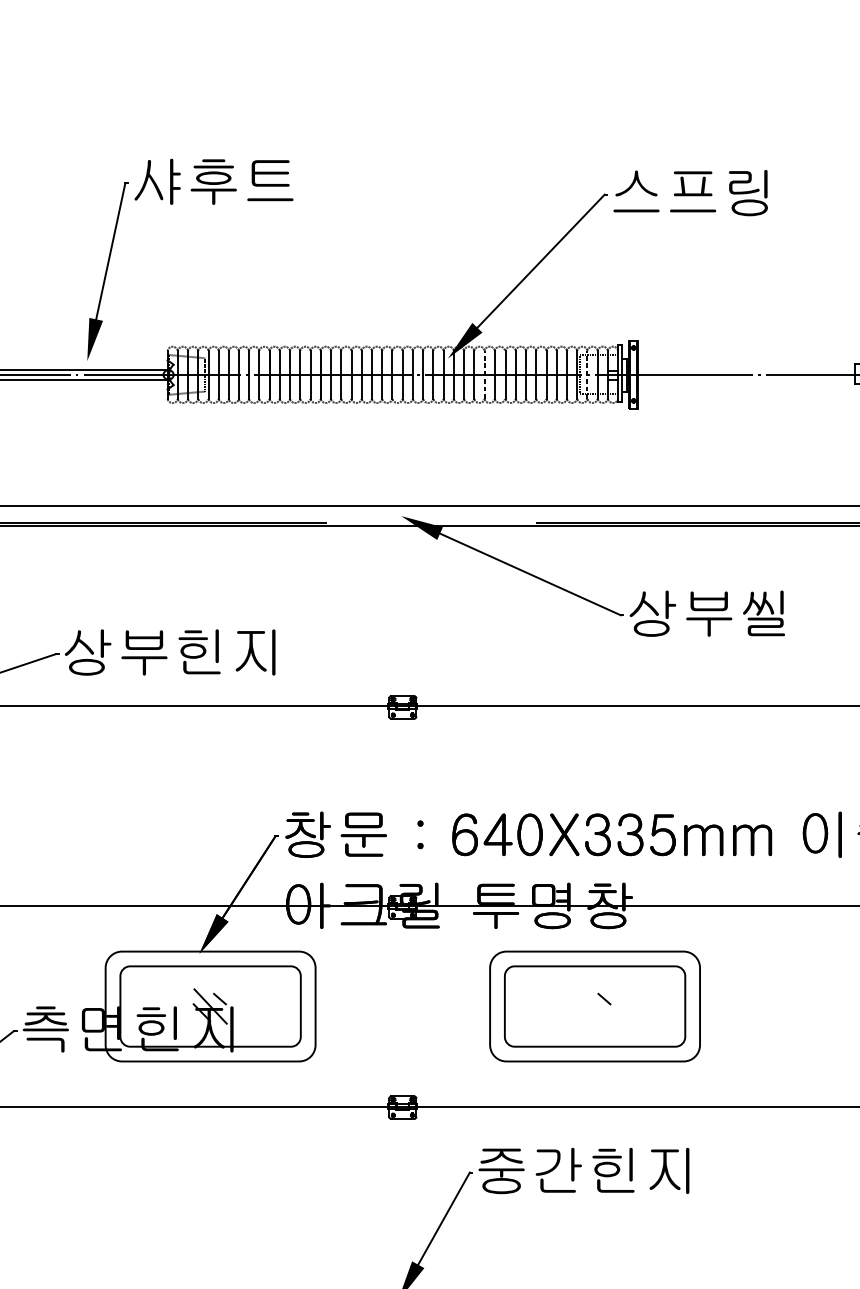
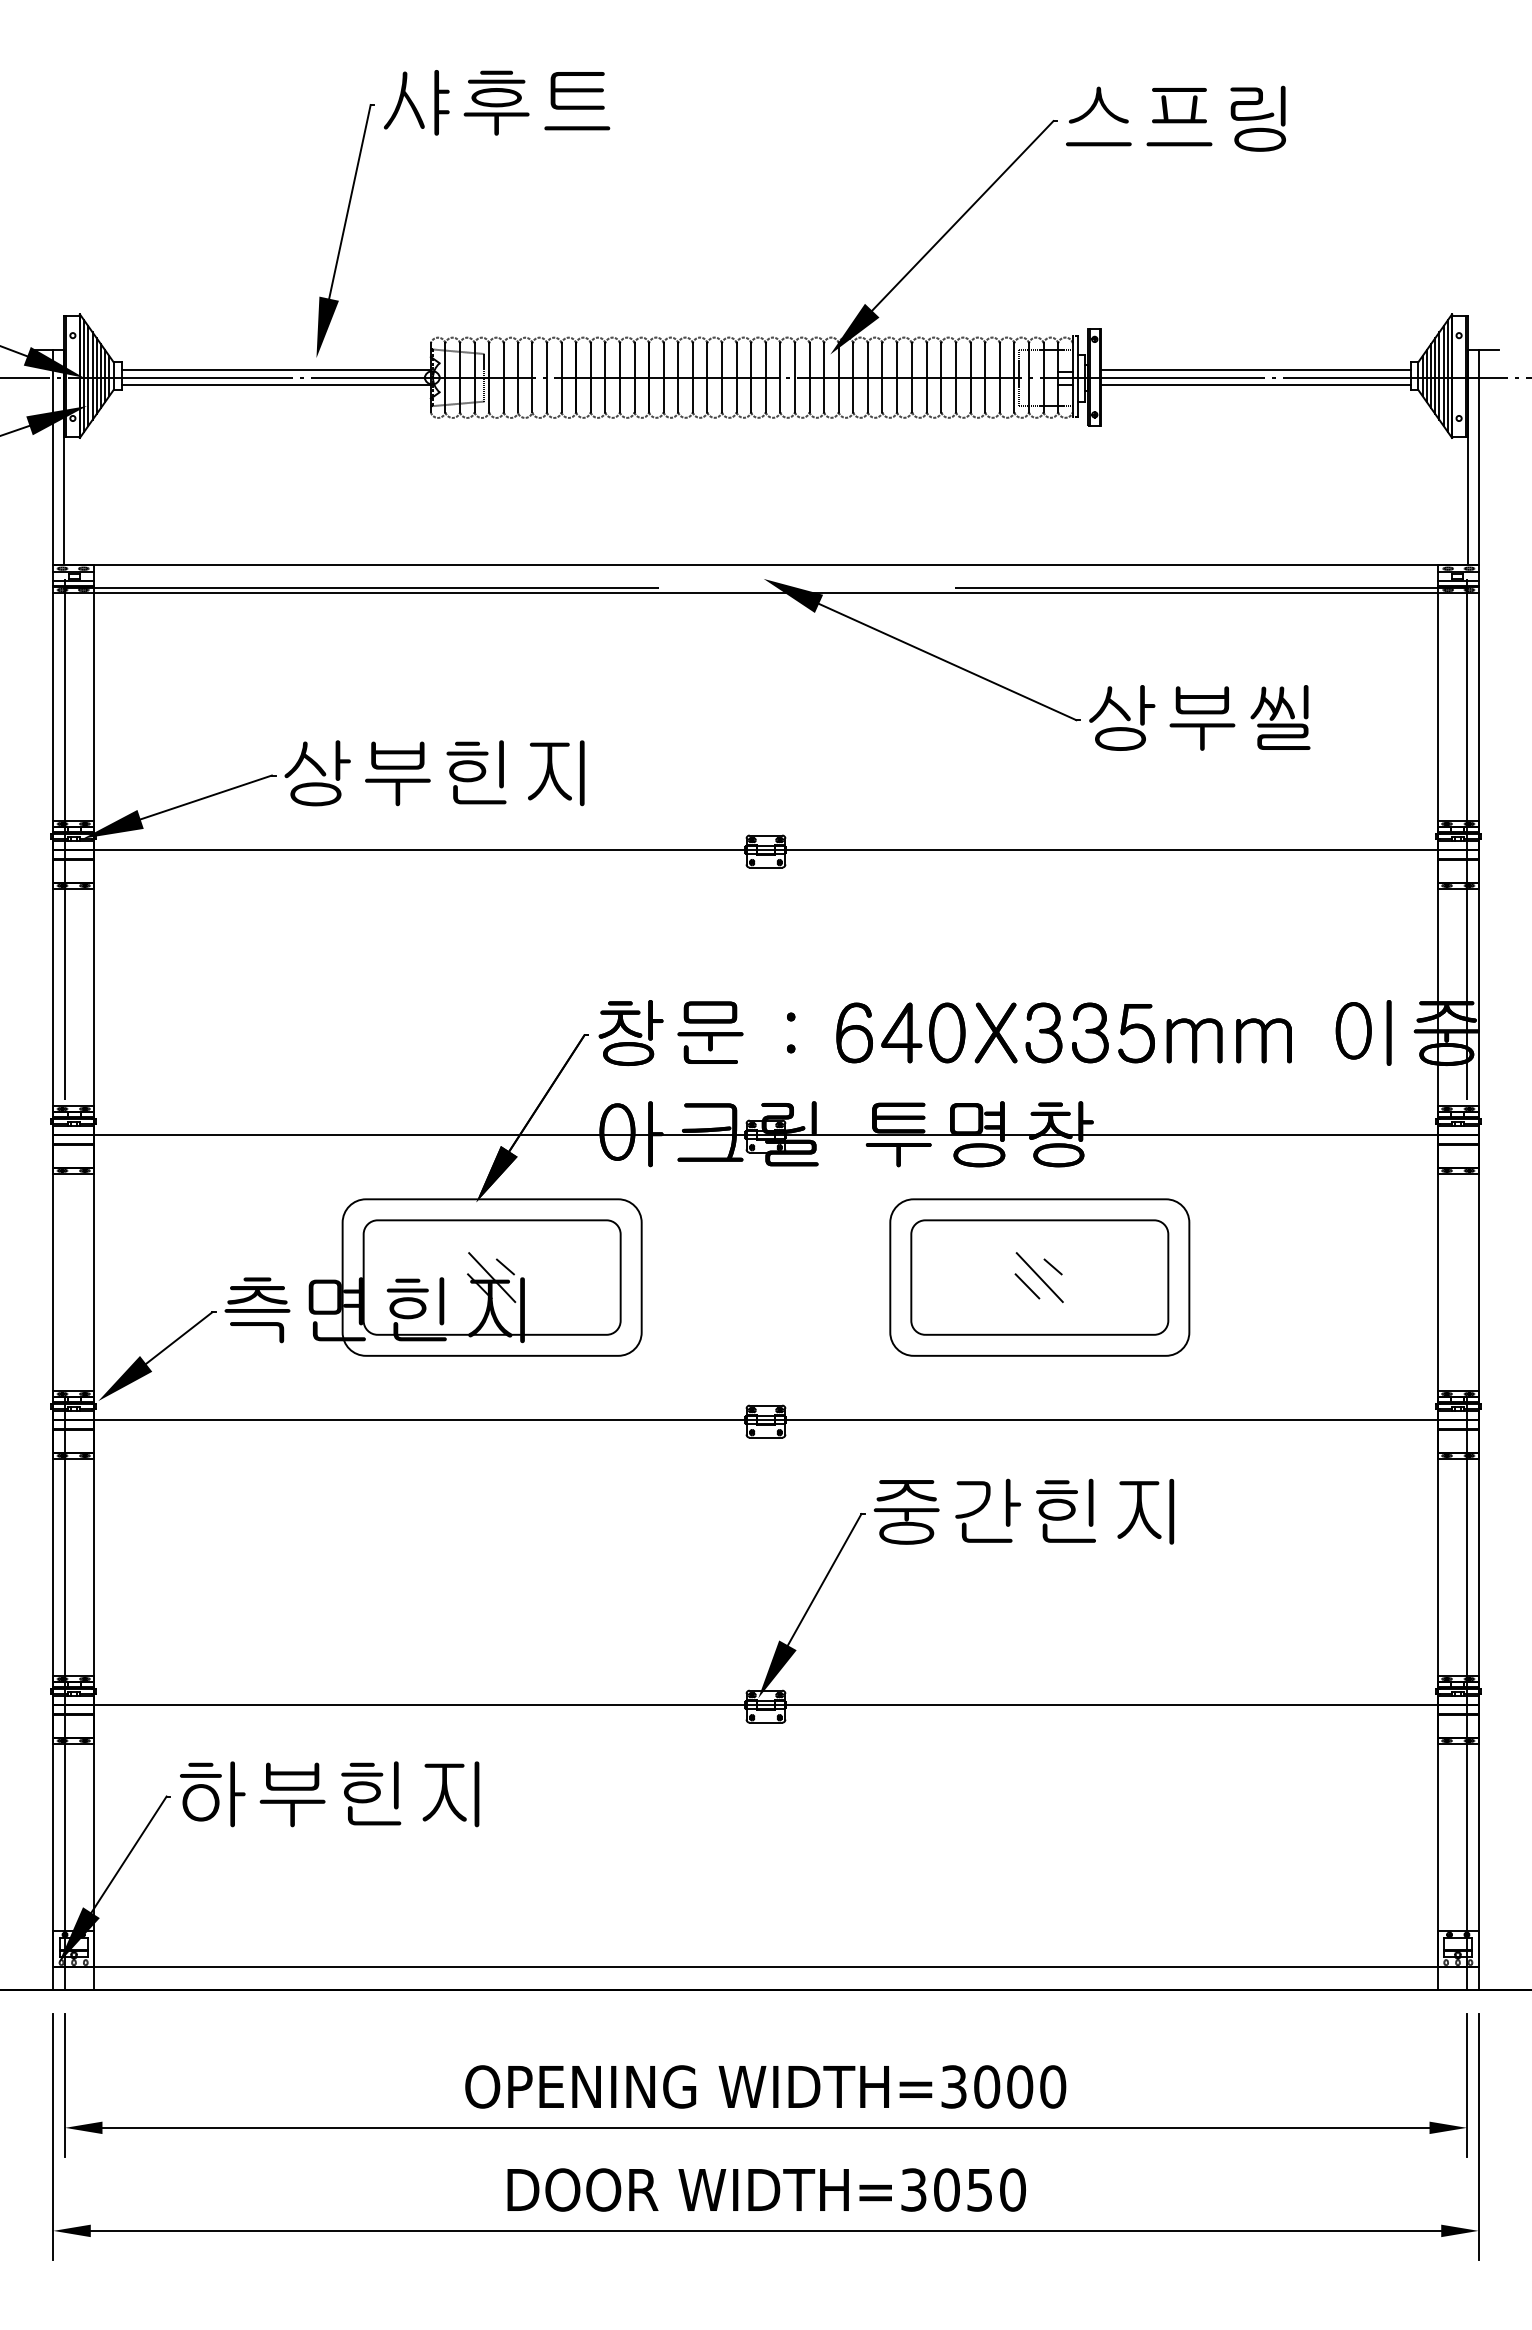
line: (746, 369) -> (1255, 370), added
line: (484, 374) -> (882, 377), dashed -> solid
line: (587, 374) -> (1029, 377), dashed -> solid
line: (746, 380) -> (1255, 385), added
line: (594, 1006) -> (1039, 1277), added
line: (586, 1012) -> (1027, 1286), added

